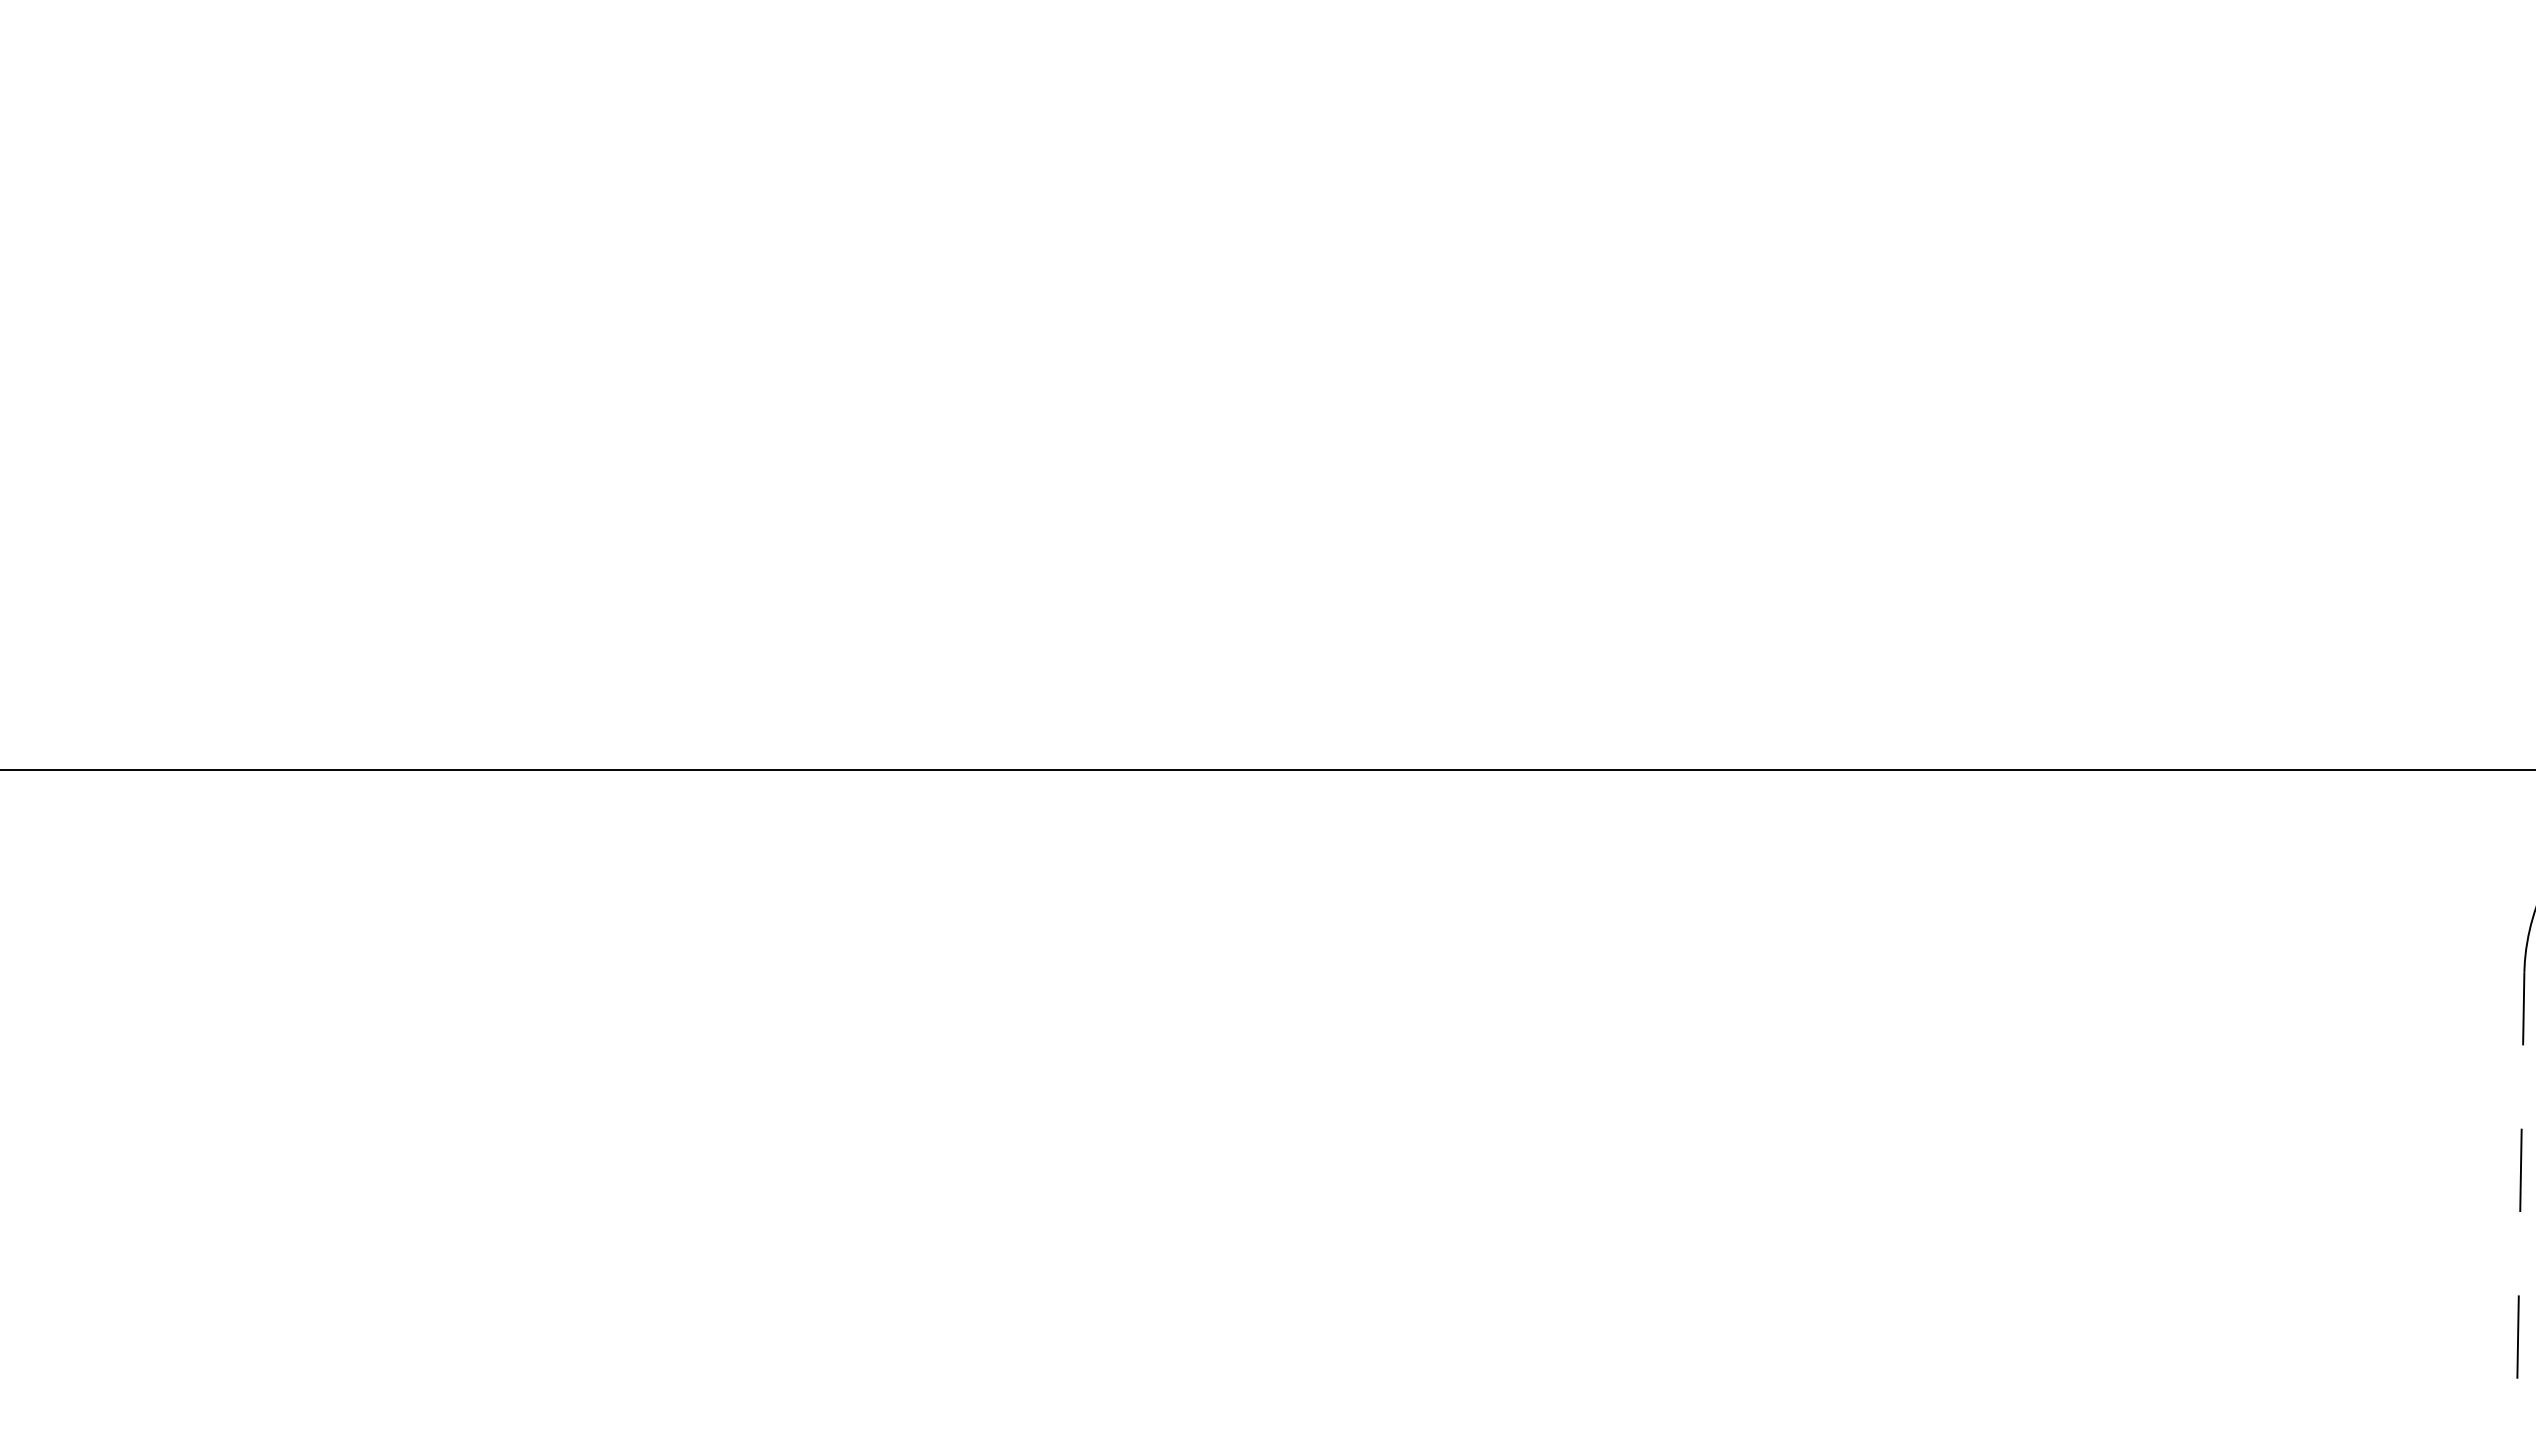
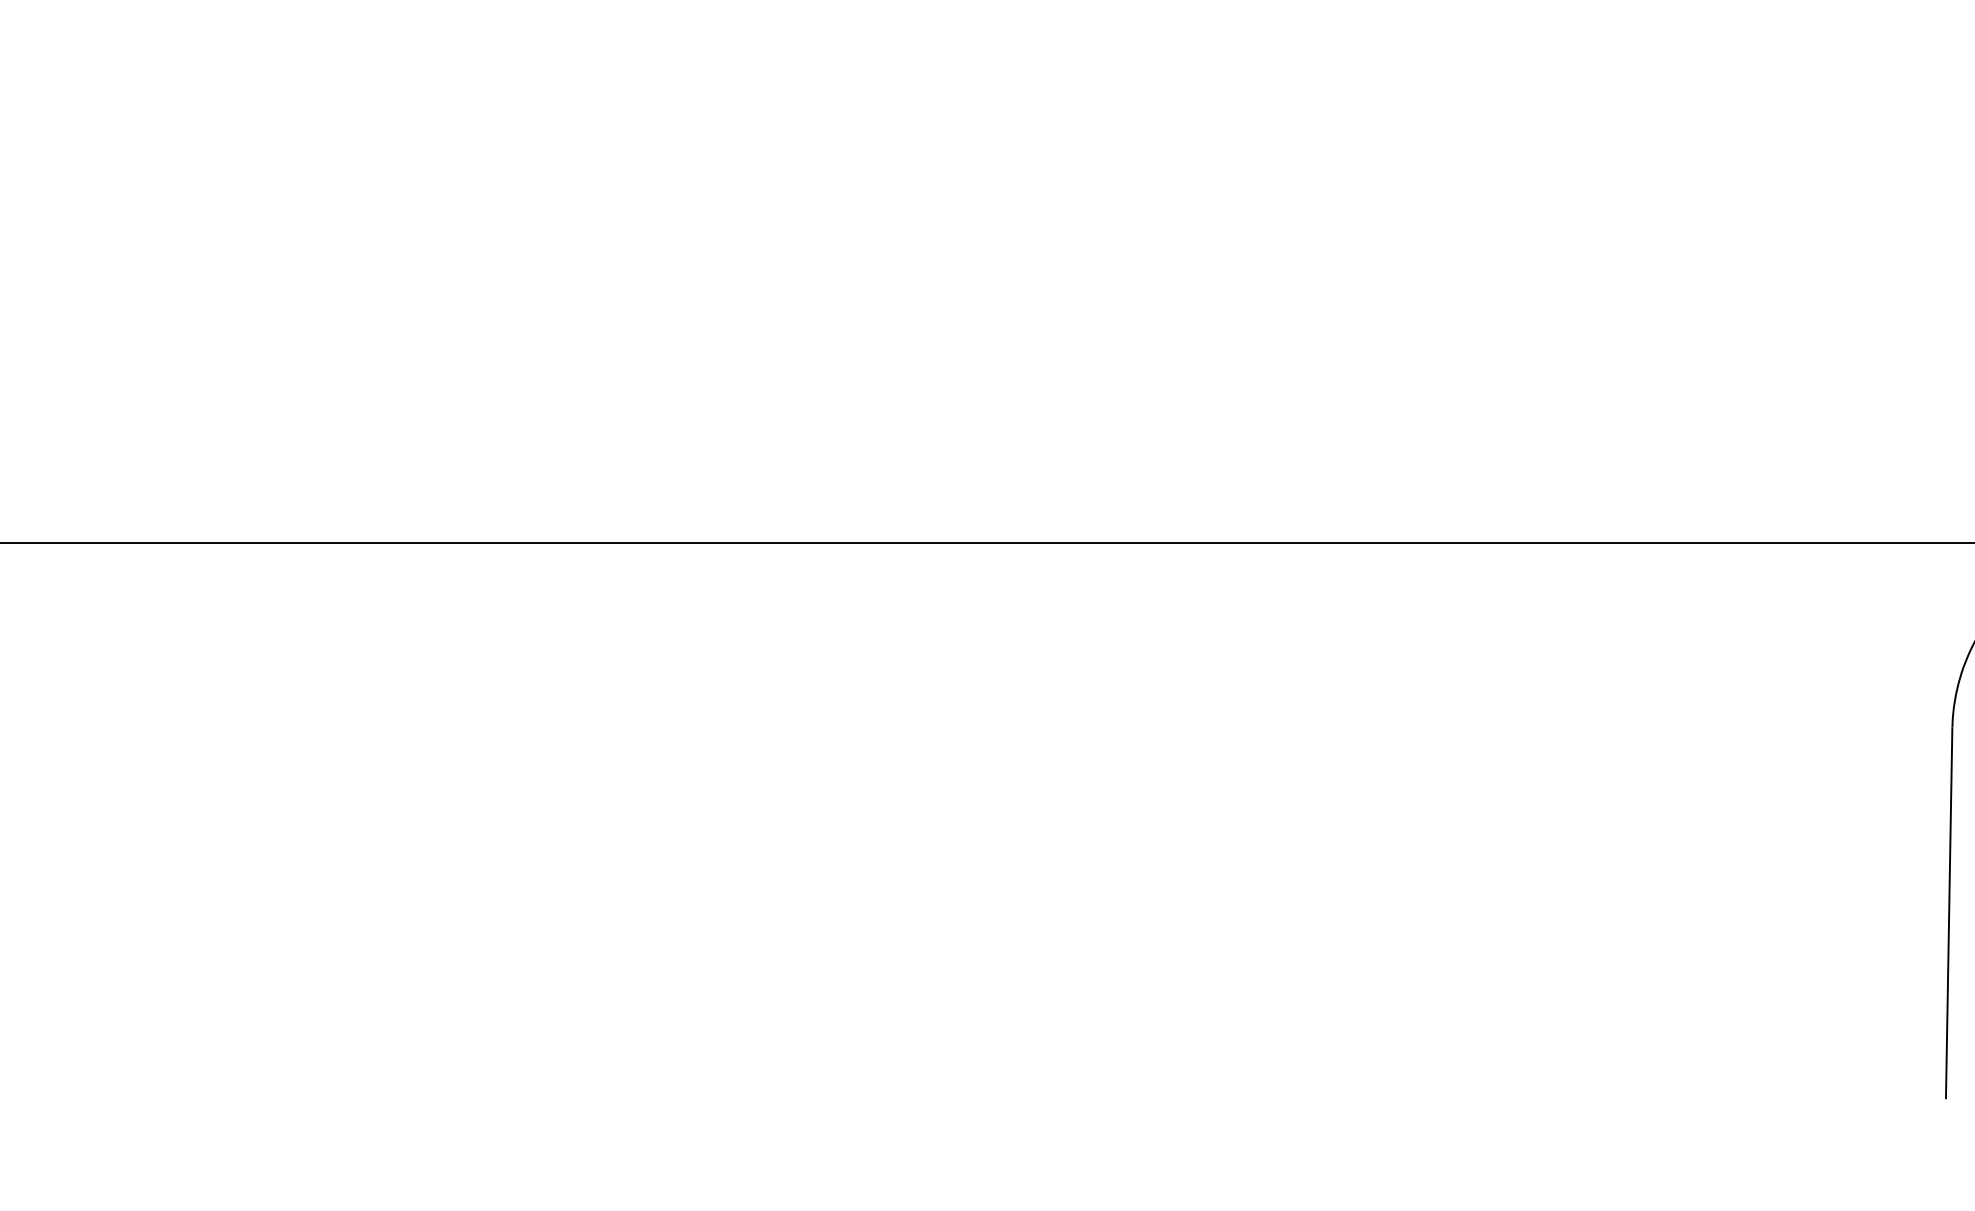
line: (2520, 1174) -> (1948, 912), dashed -> solid

